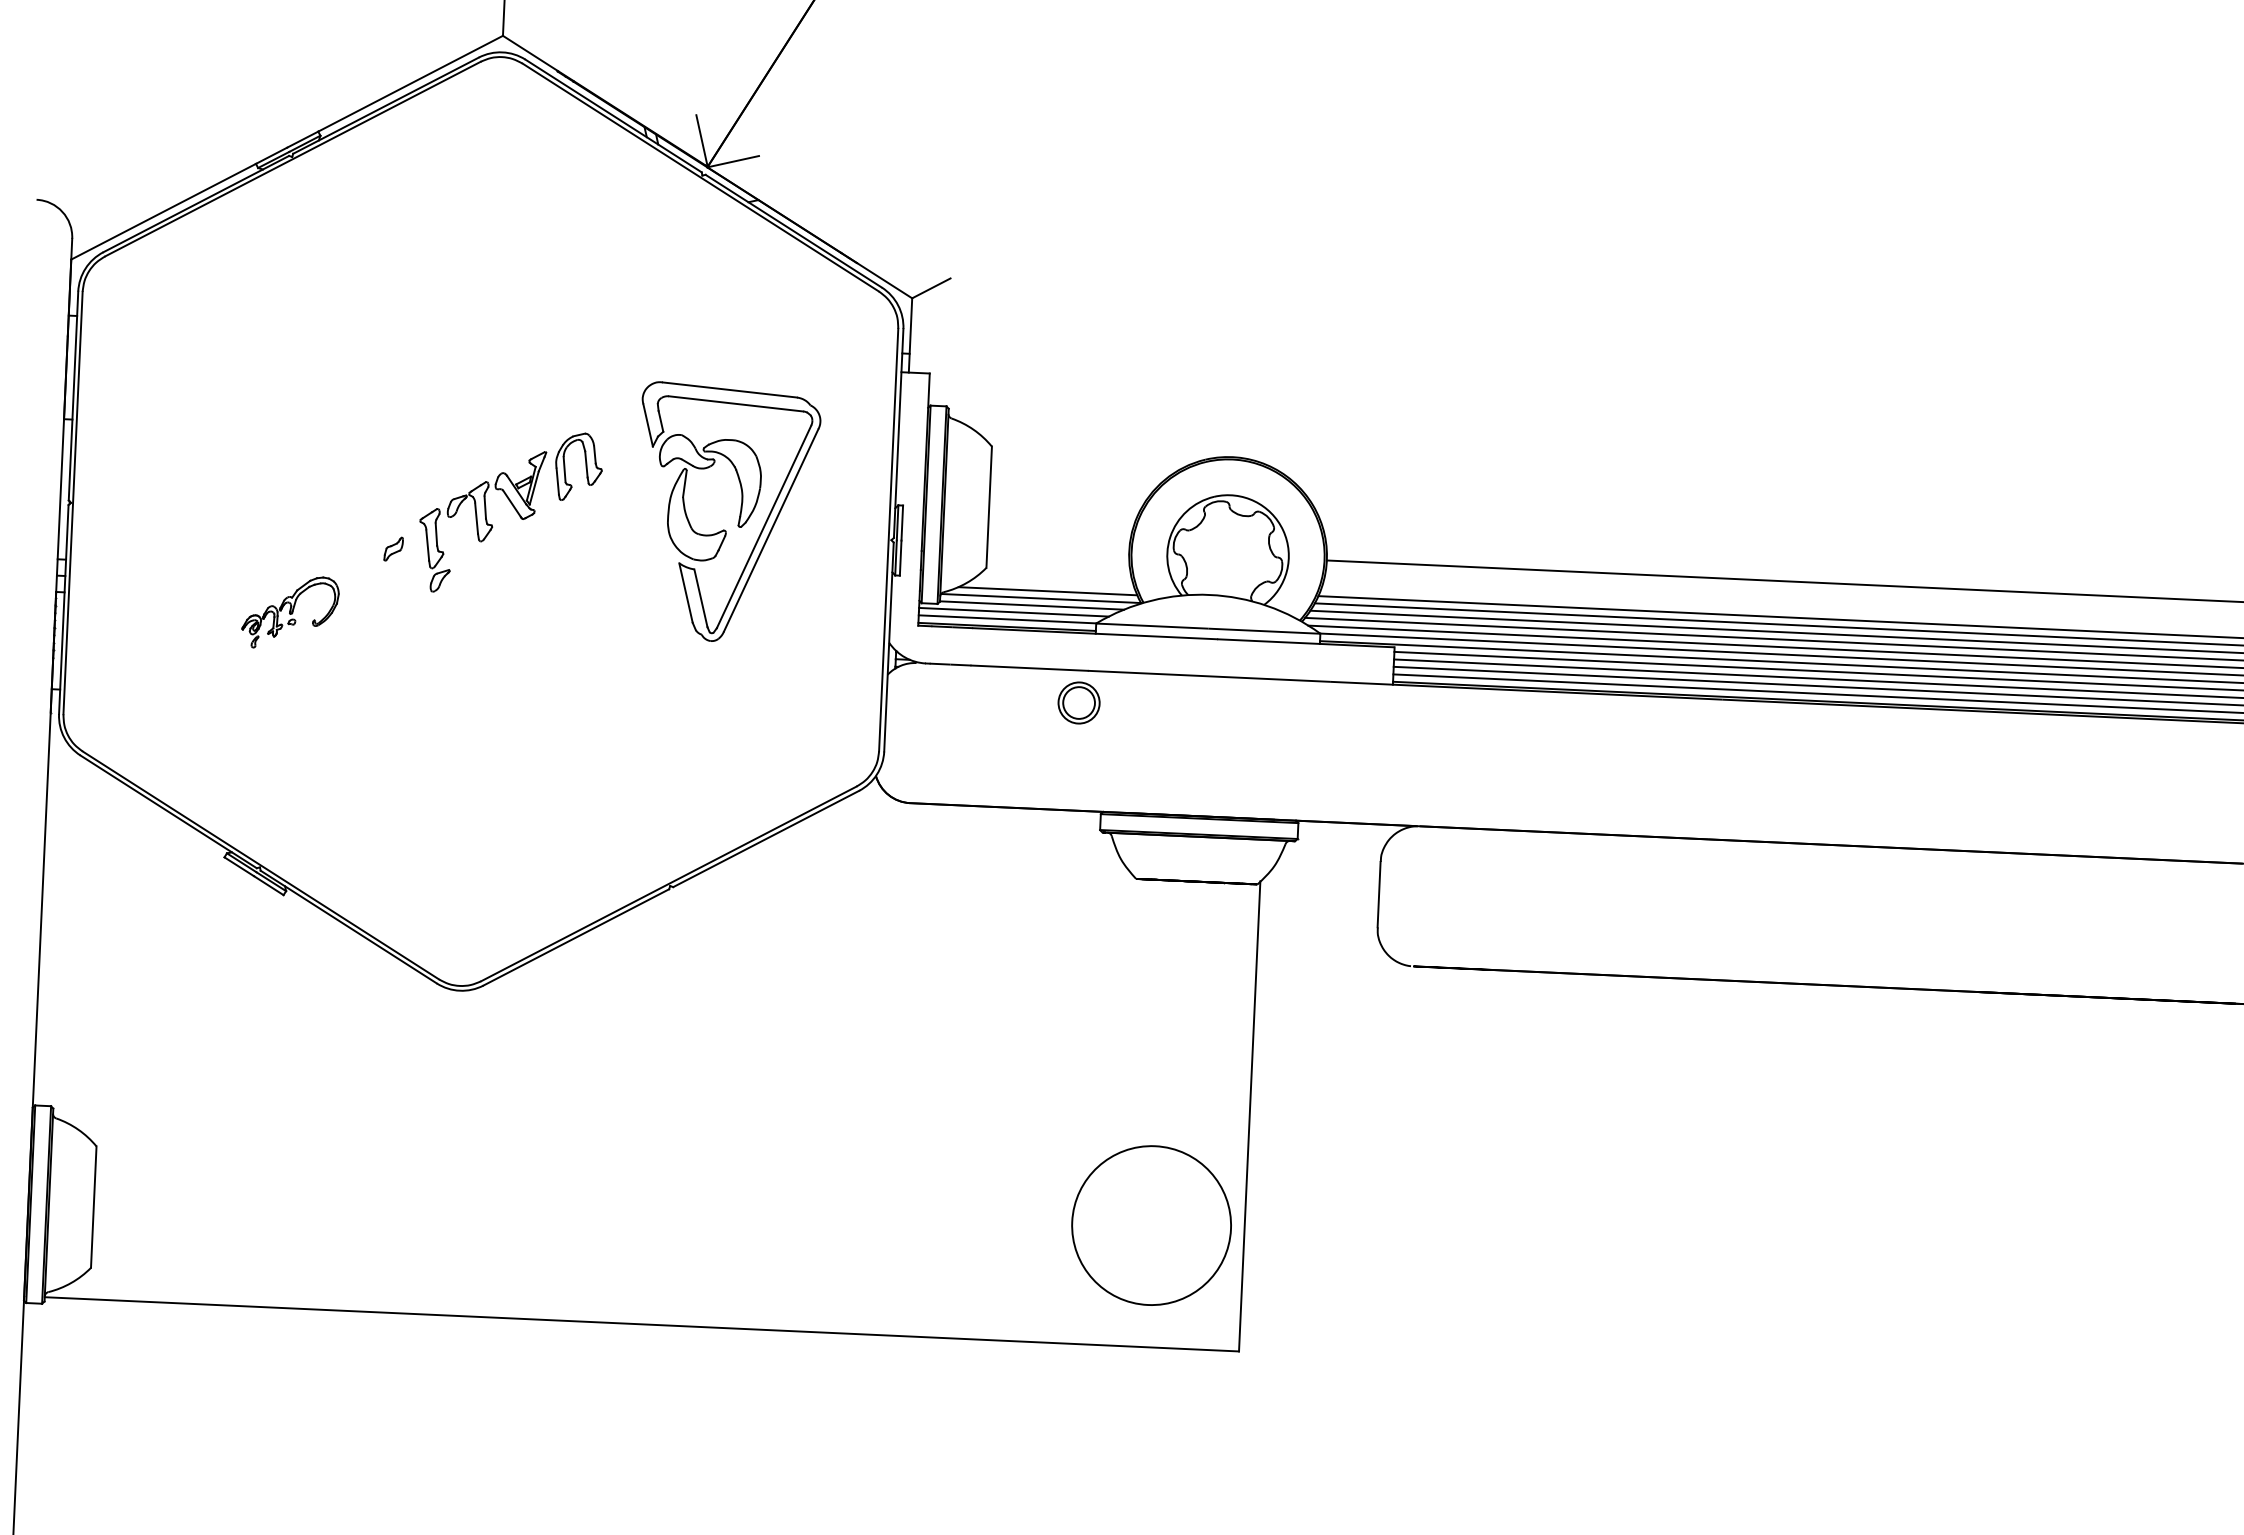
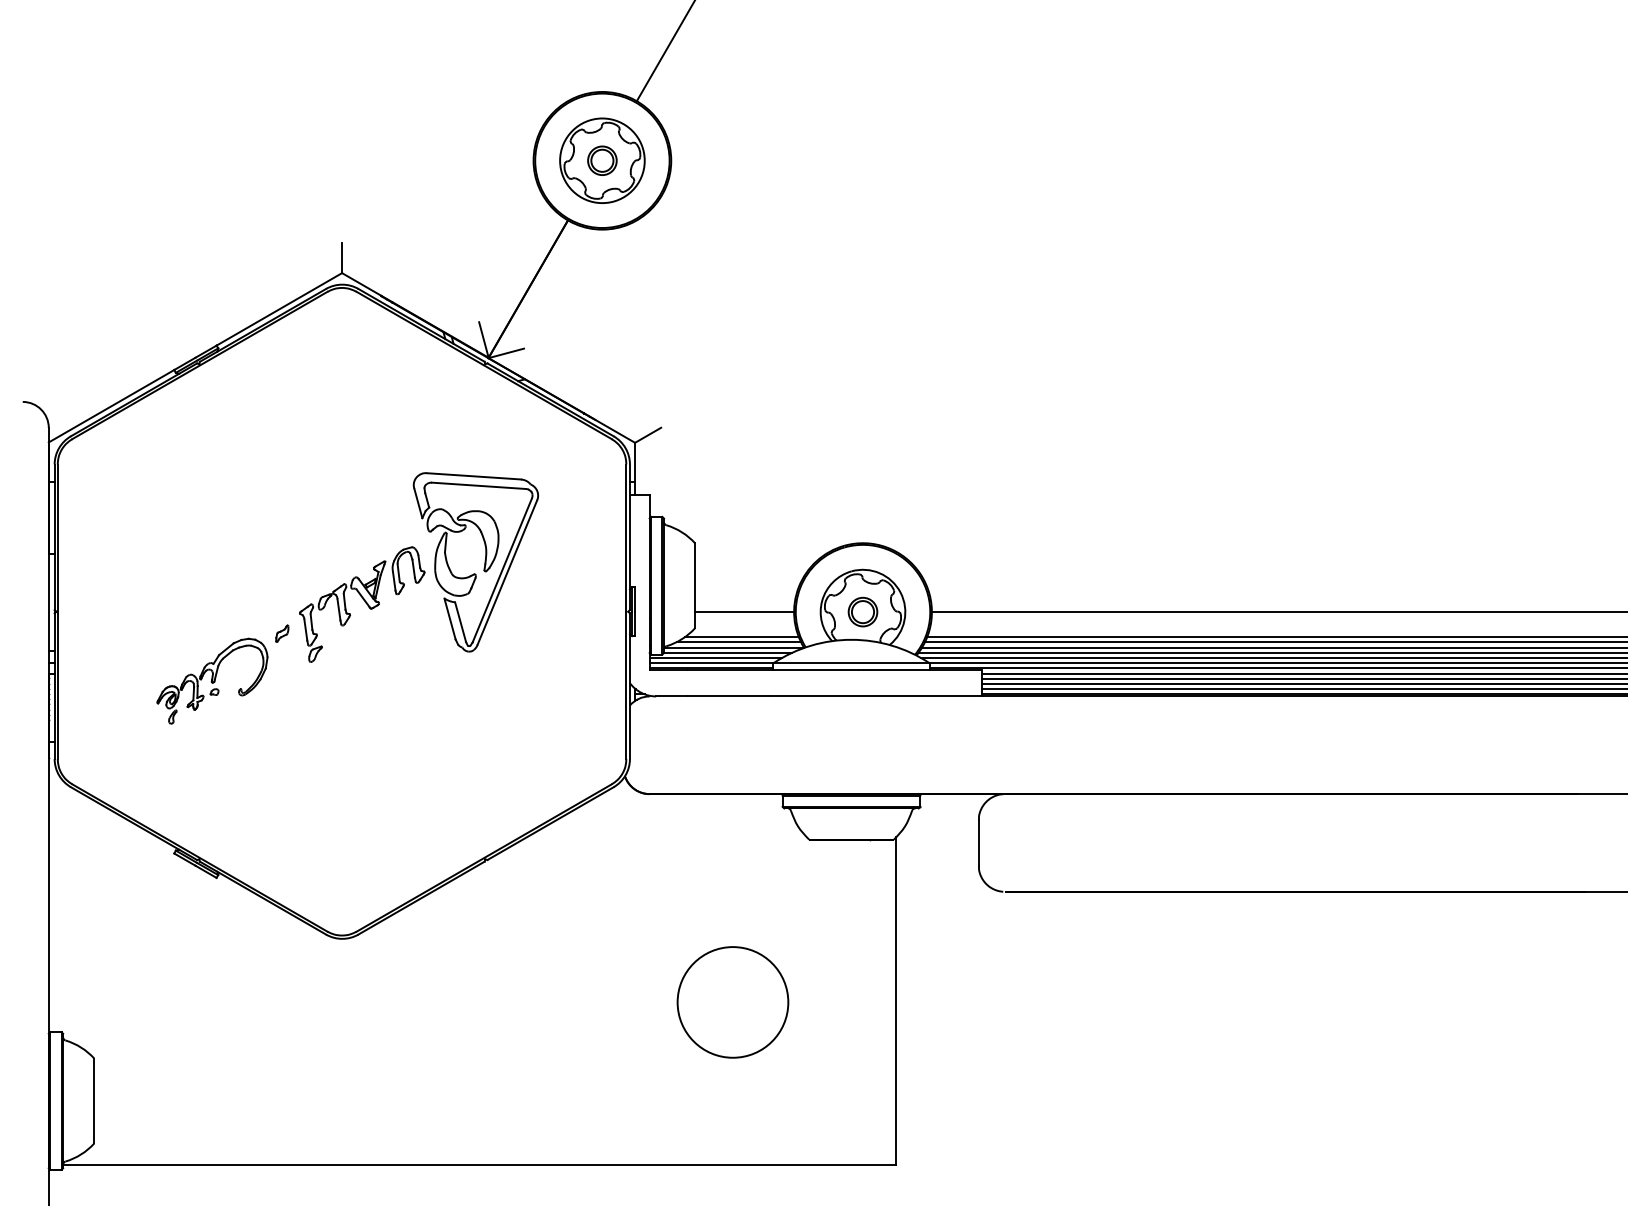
part: (739, 514) -> (484, 562), moved
line: (1058, 548) -> (744, 612), added
line: (1052, 584) -> (741, 637), added
part: (290, 611) -> (212, 680), size x1.67
part: (1078, 702) -> (862, 611), moved
circle: (1150, 1225) -> (732, 1002), moved

